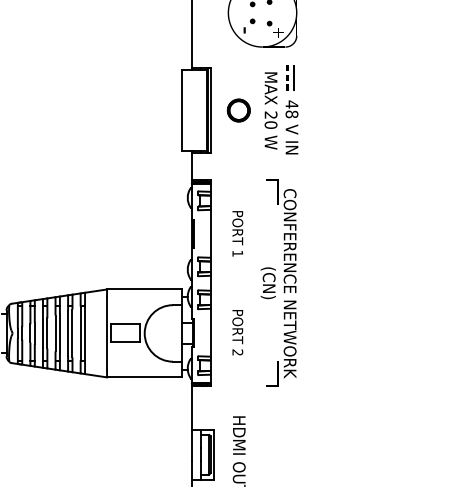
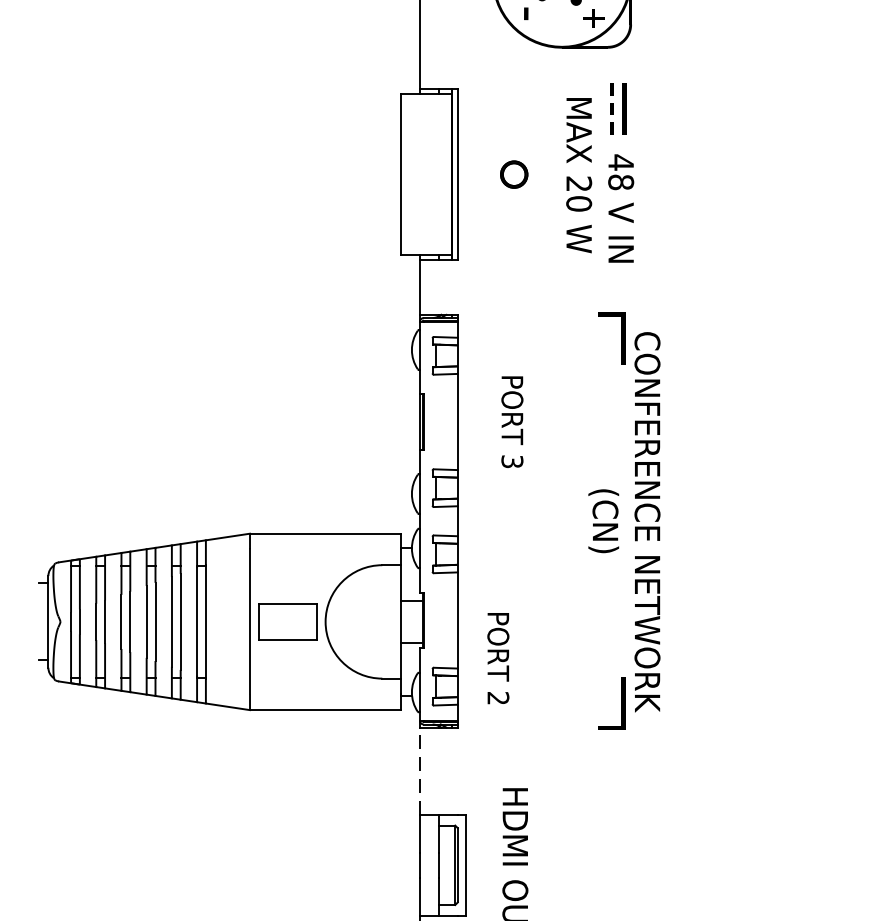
part: (238, 110) -> (513, 174), size x0.6
text: (237, 253) -> (511, 461), 1 -> 3
text: (278, 282) -> (624, 519), moved
text: (237, 332) -> (497, 658), moved
line: (191, 407) -> (419, 770), solid -> dashed

